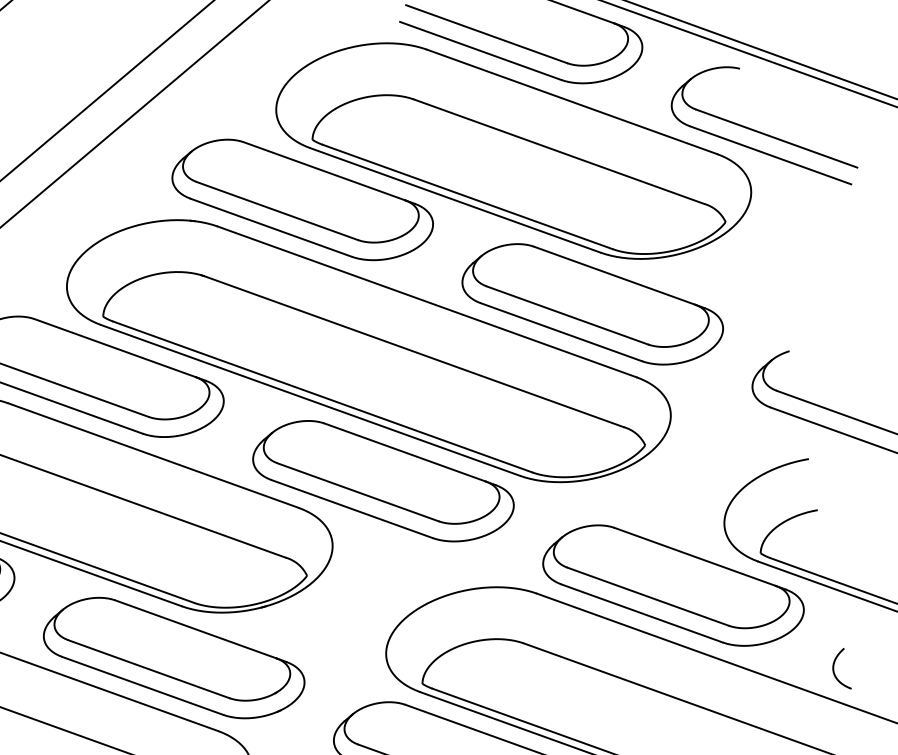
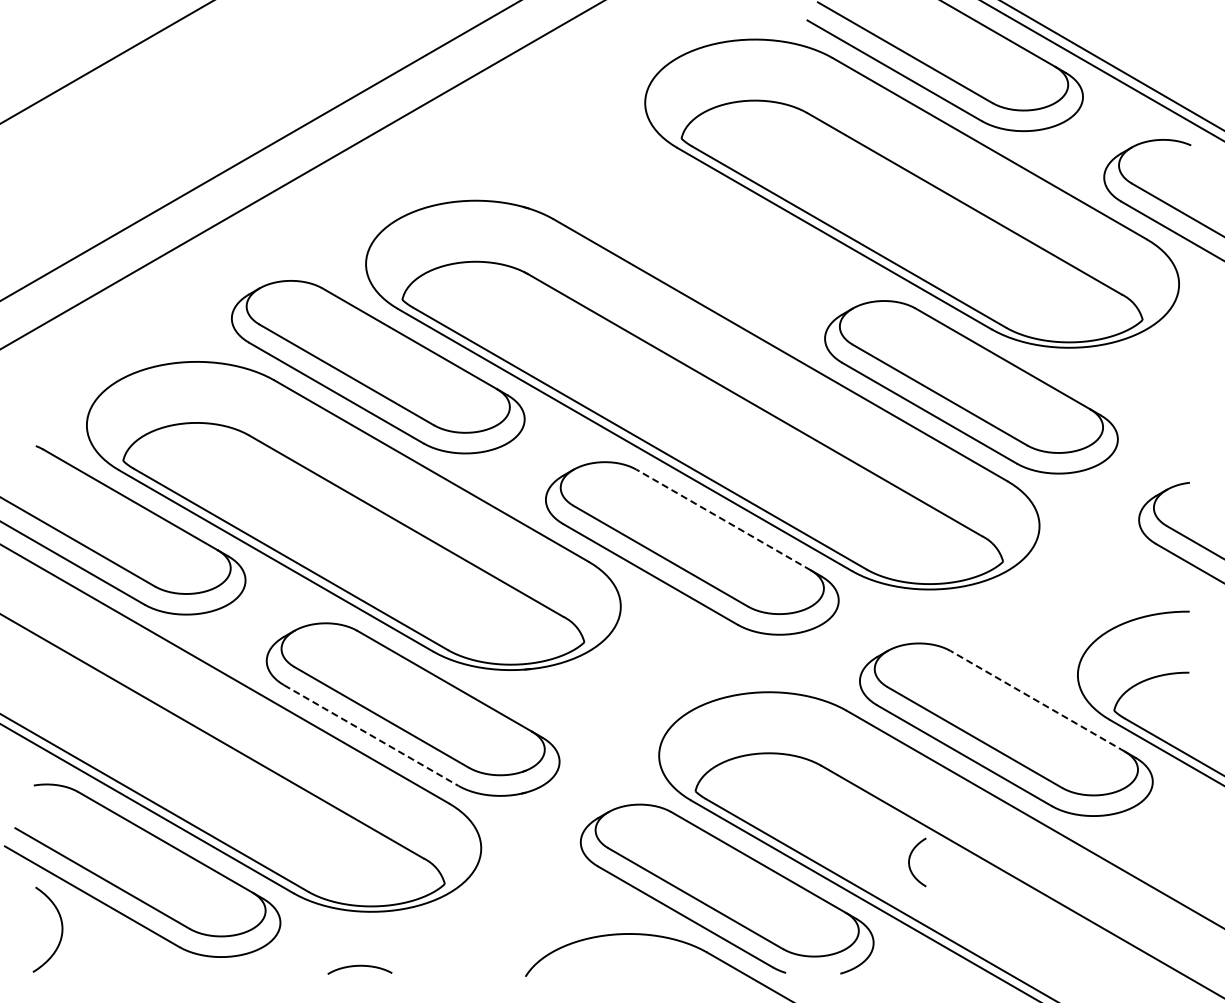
part: (302, 199) -> (657, 205), removed
line: (405, 452) -> (723, 520), solid -> dashed
line: (695, 557) -> (1037, 701), solid -> dashed
curve: (834, 668) -> (910, 859), moved
line: (142, 685) -> (371, 735), solid -> dashed

